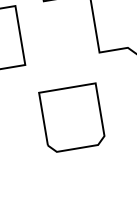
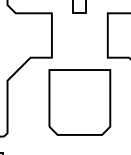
part: (71, 118) -> (79, 102), size x1.43

